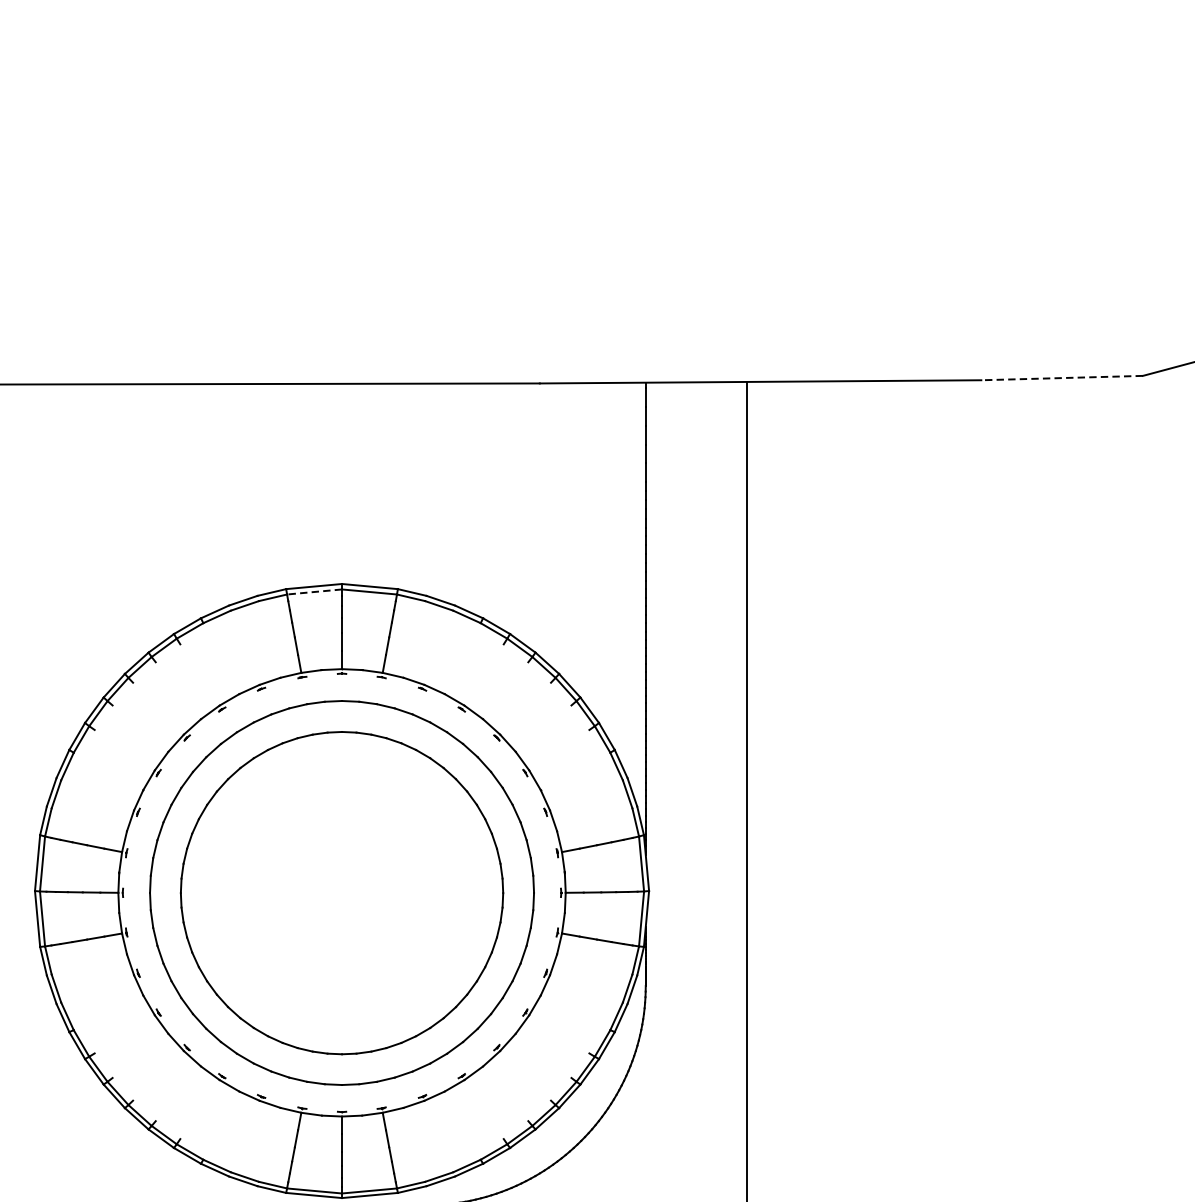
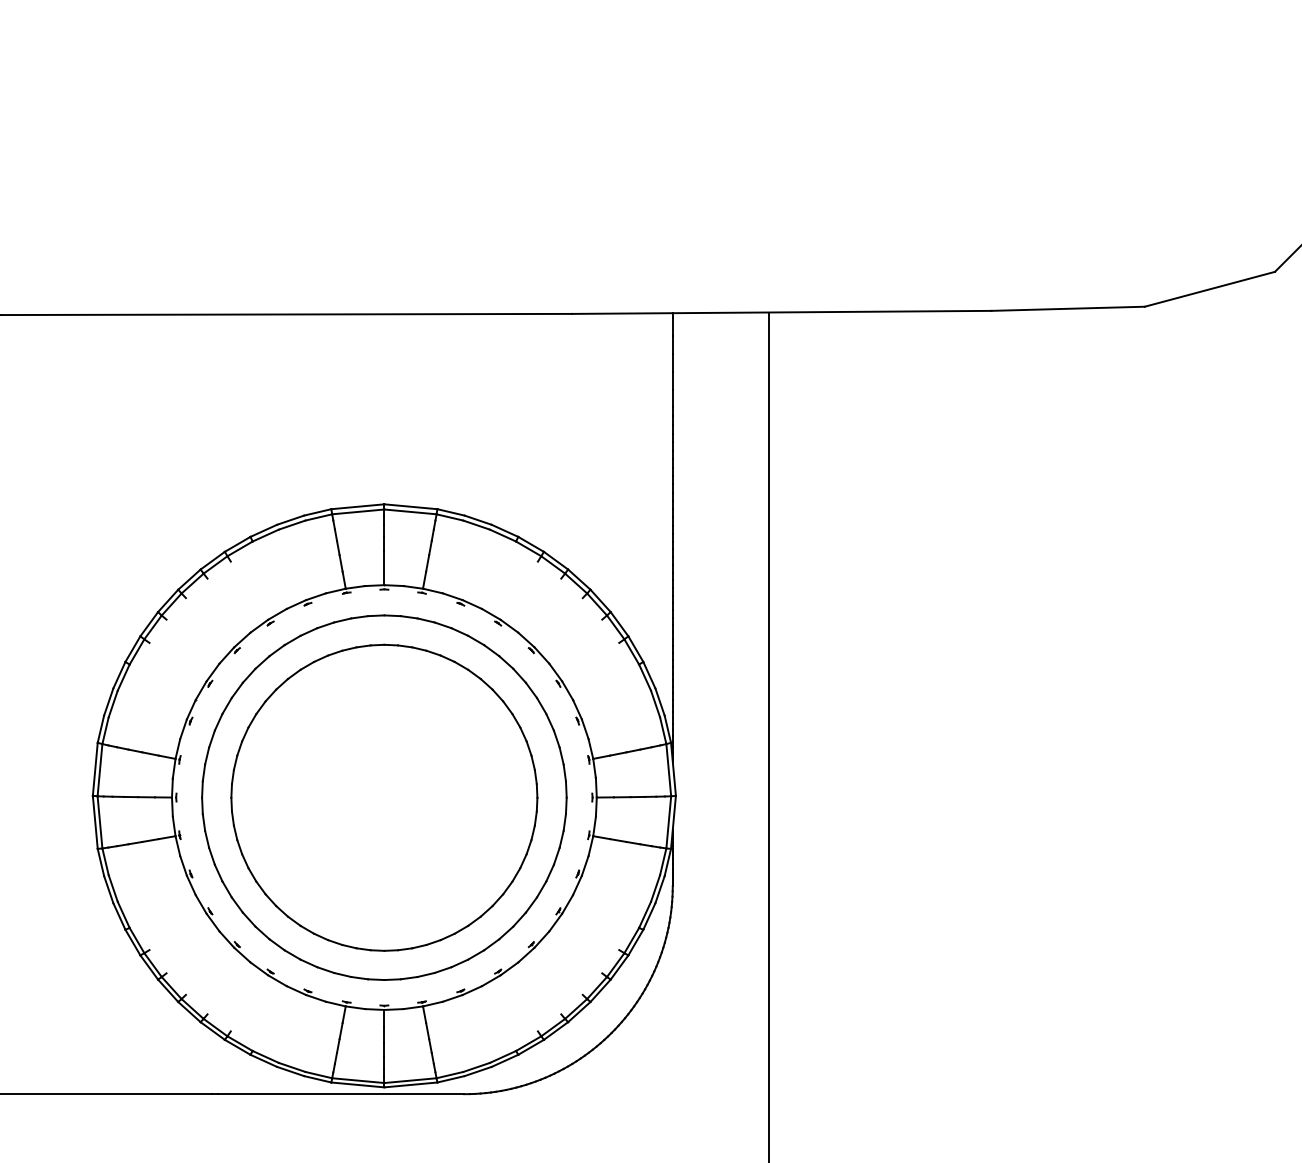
line: (1062, 377) -> (1068, 308), dashed -> solid
line: (313, 591) -> (357, 511), dashed -> solid

